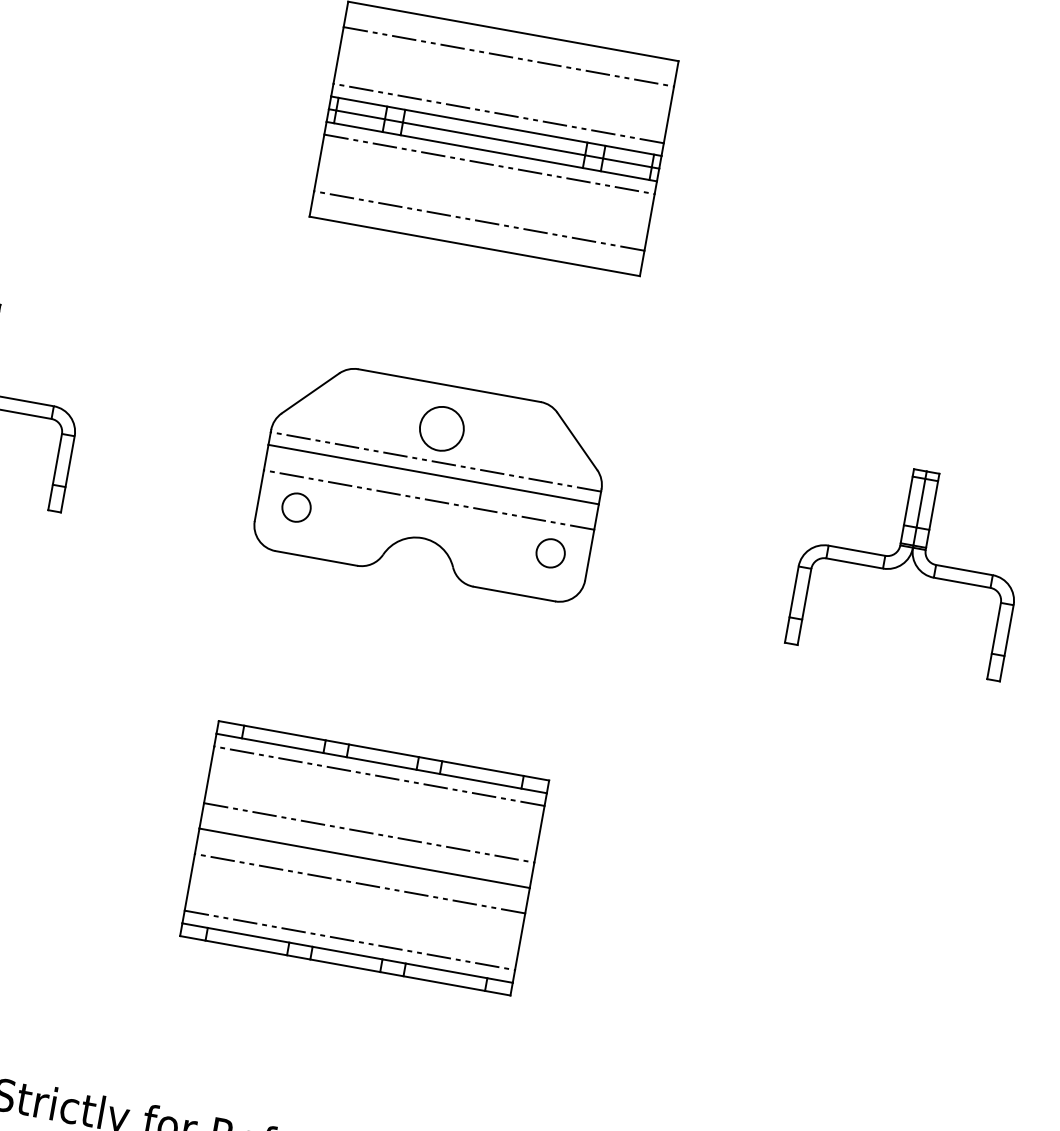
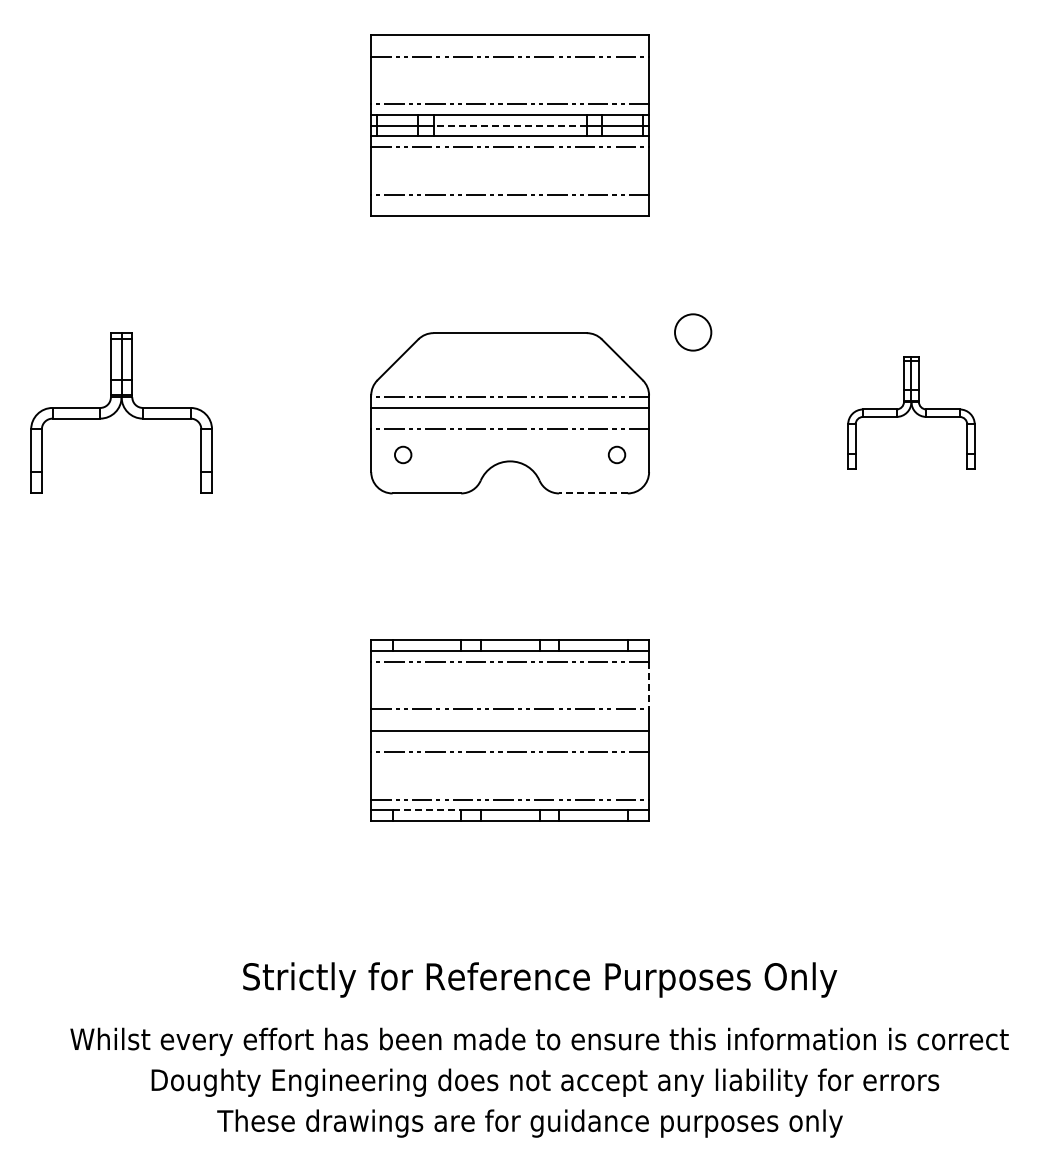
line: (494, 138) -> (510, 125), solid -> dashed
circle: (442, 428) -> (693, 332), moved
circle: (295, 506) -> (402, 454), size x0.7
circle: (550, 552) -> (616, 454), size x0.7
part: (909, 565) -> (911, 412), size x0.7
line: (513, 593) -> (592, 493), solid -> dashed
line: (539, 834) -> (649, 685), solid -> dashed
line: (249, 935) -> (427, 810), solid -> dashed

